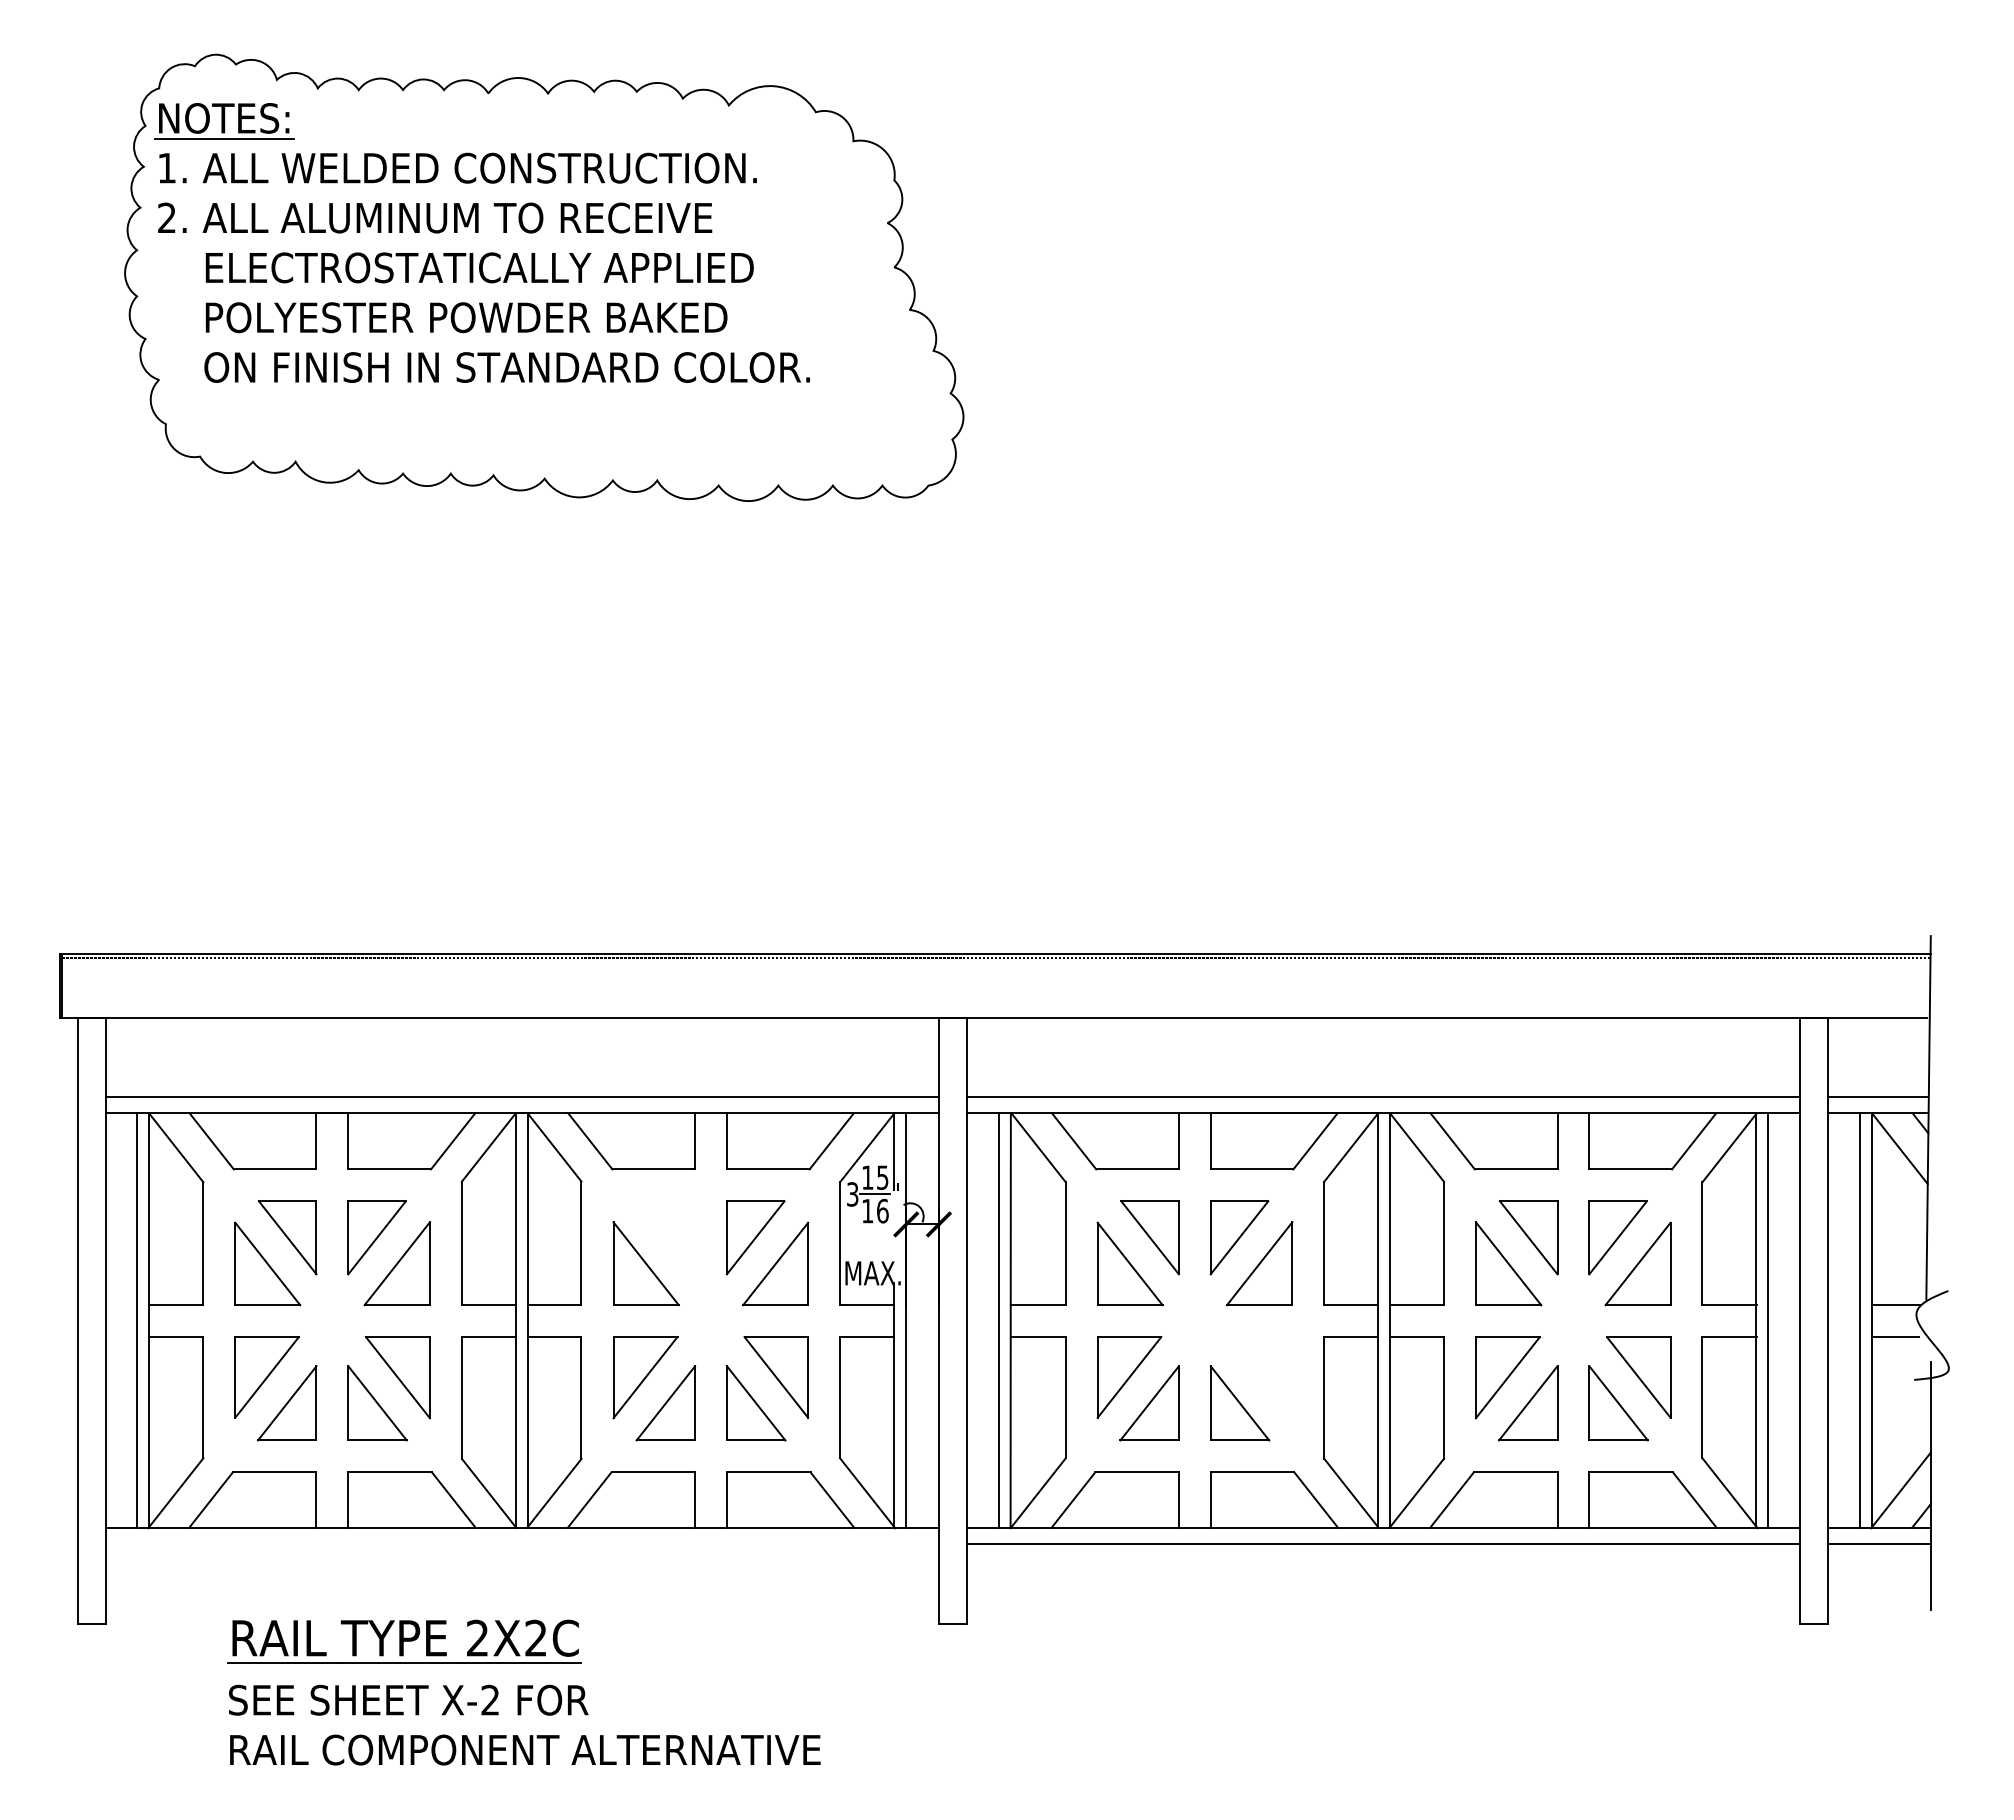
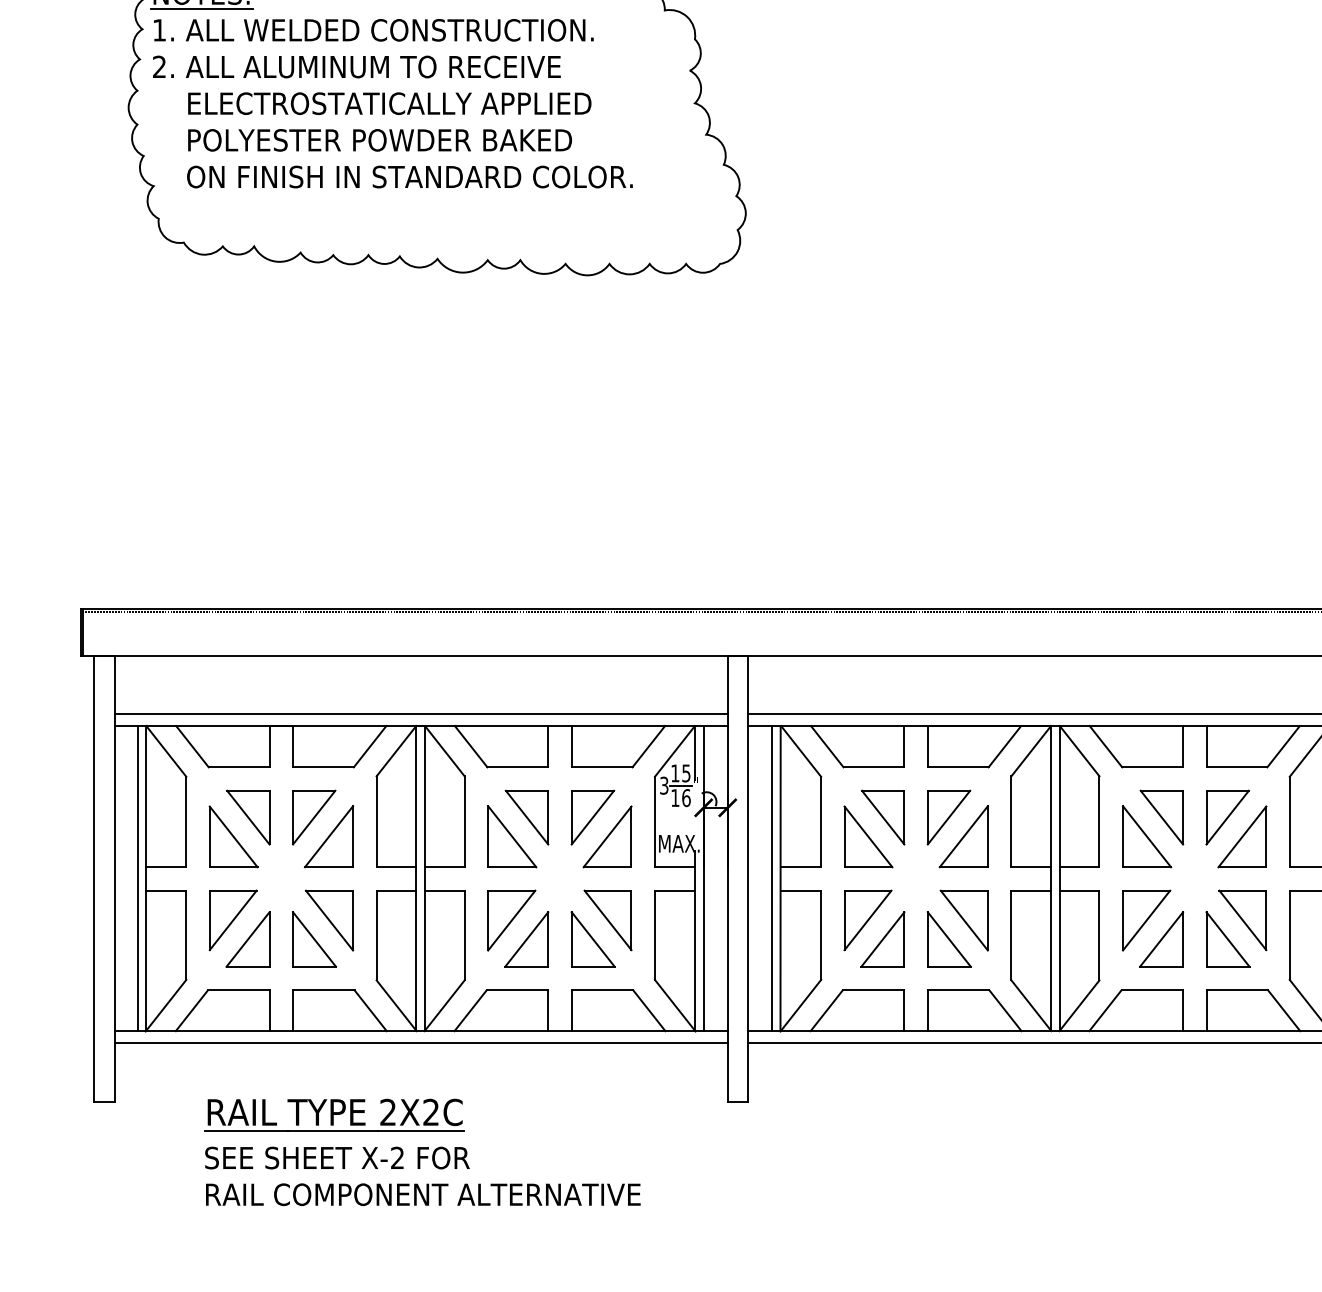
part: (666, 1237) -> (527, 817), added
part: (1260, 1377) -> (964, 920), added
line: (522, 1543) -> (421, 1042), added

